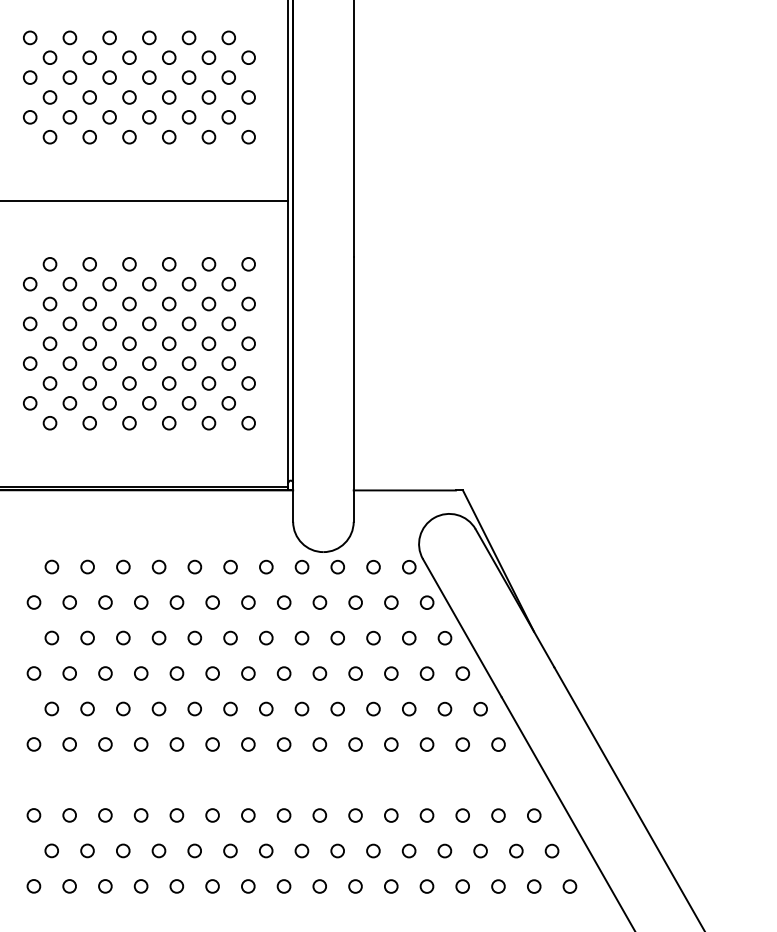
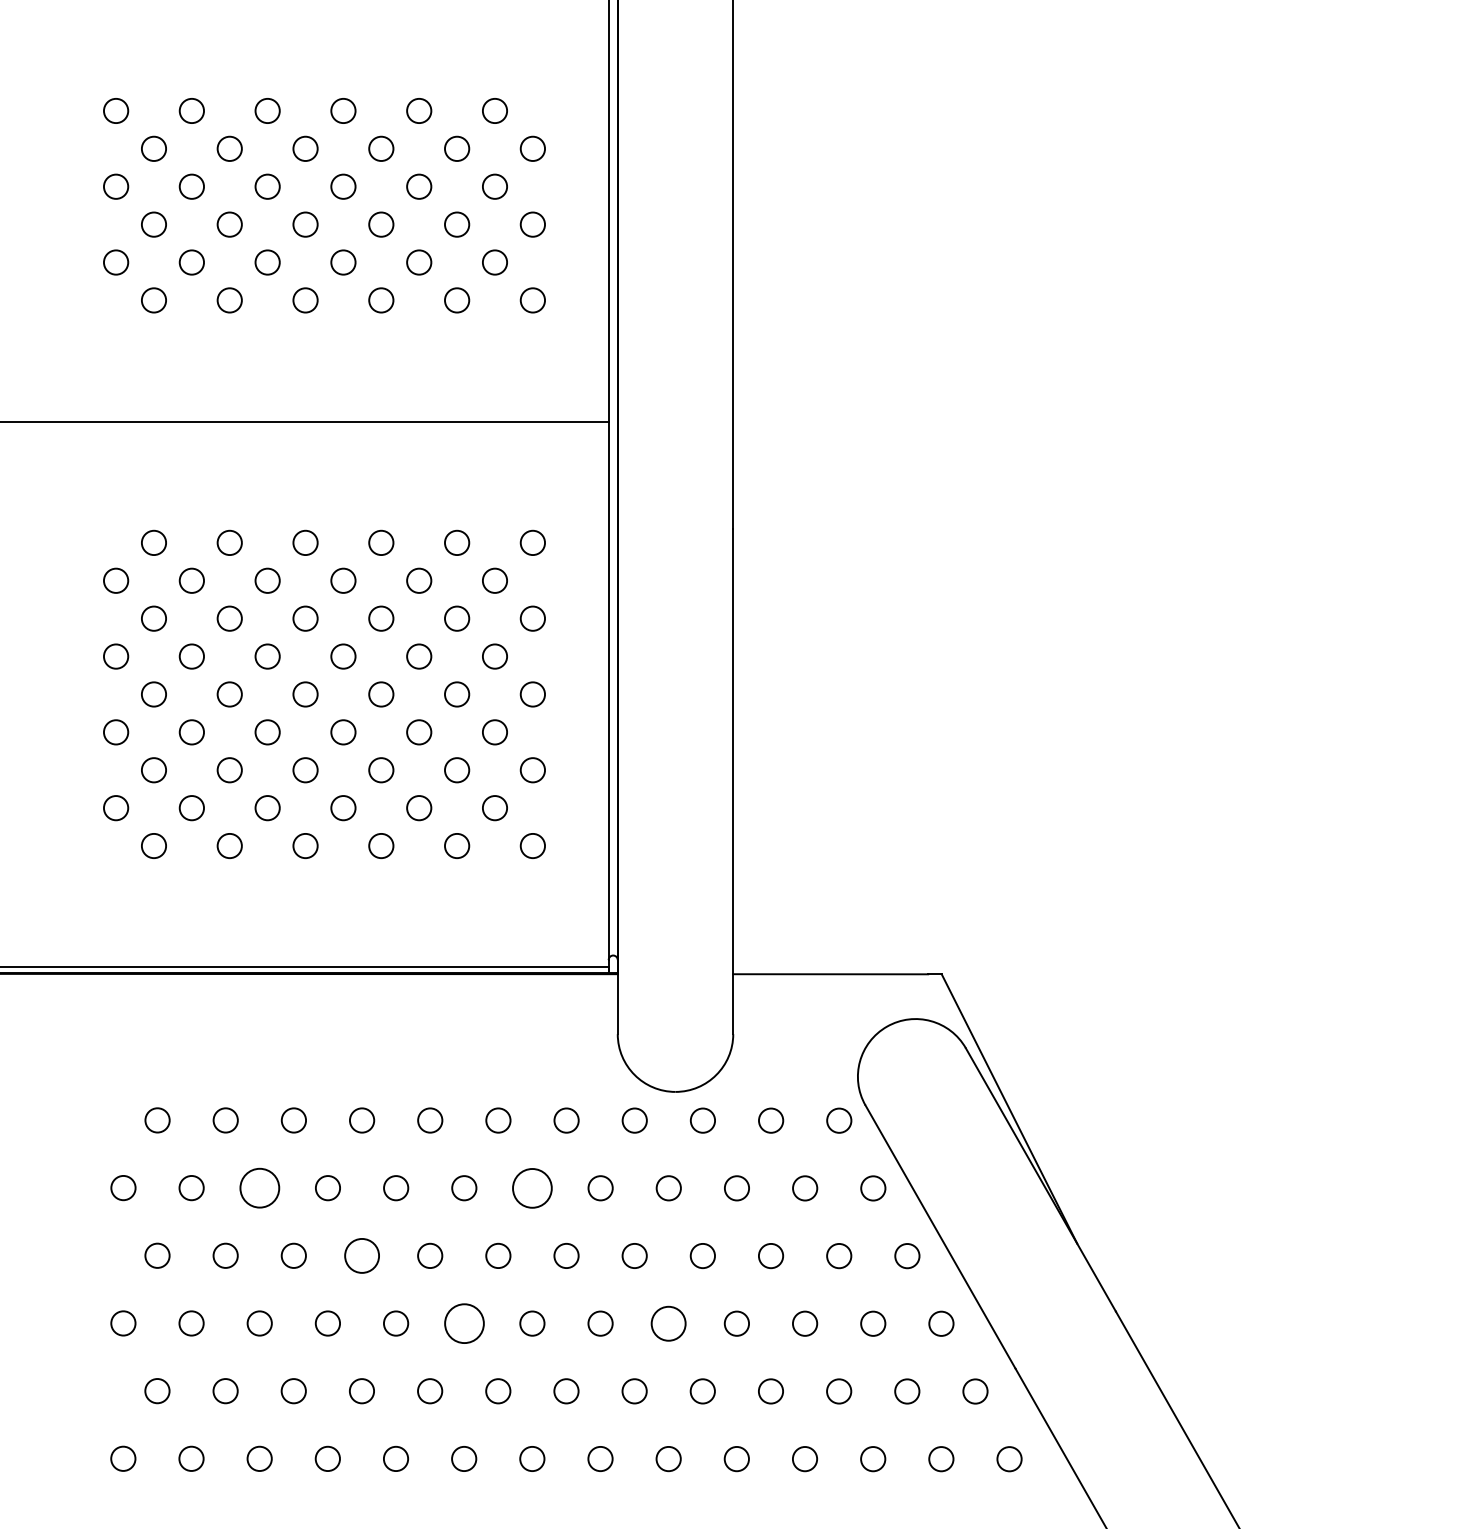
circle: (105, 602) -> (259, 1188), size x1.6
circle: (248, 602) -> (532, 1188), size x1.6
circle: (158, 637) -> (360, 1254), size x1.4
circle: (212, 673) -> (463, 1323), size x1.6
circle: (319, 673) -> (668, 1323), size x1.4

